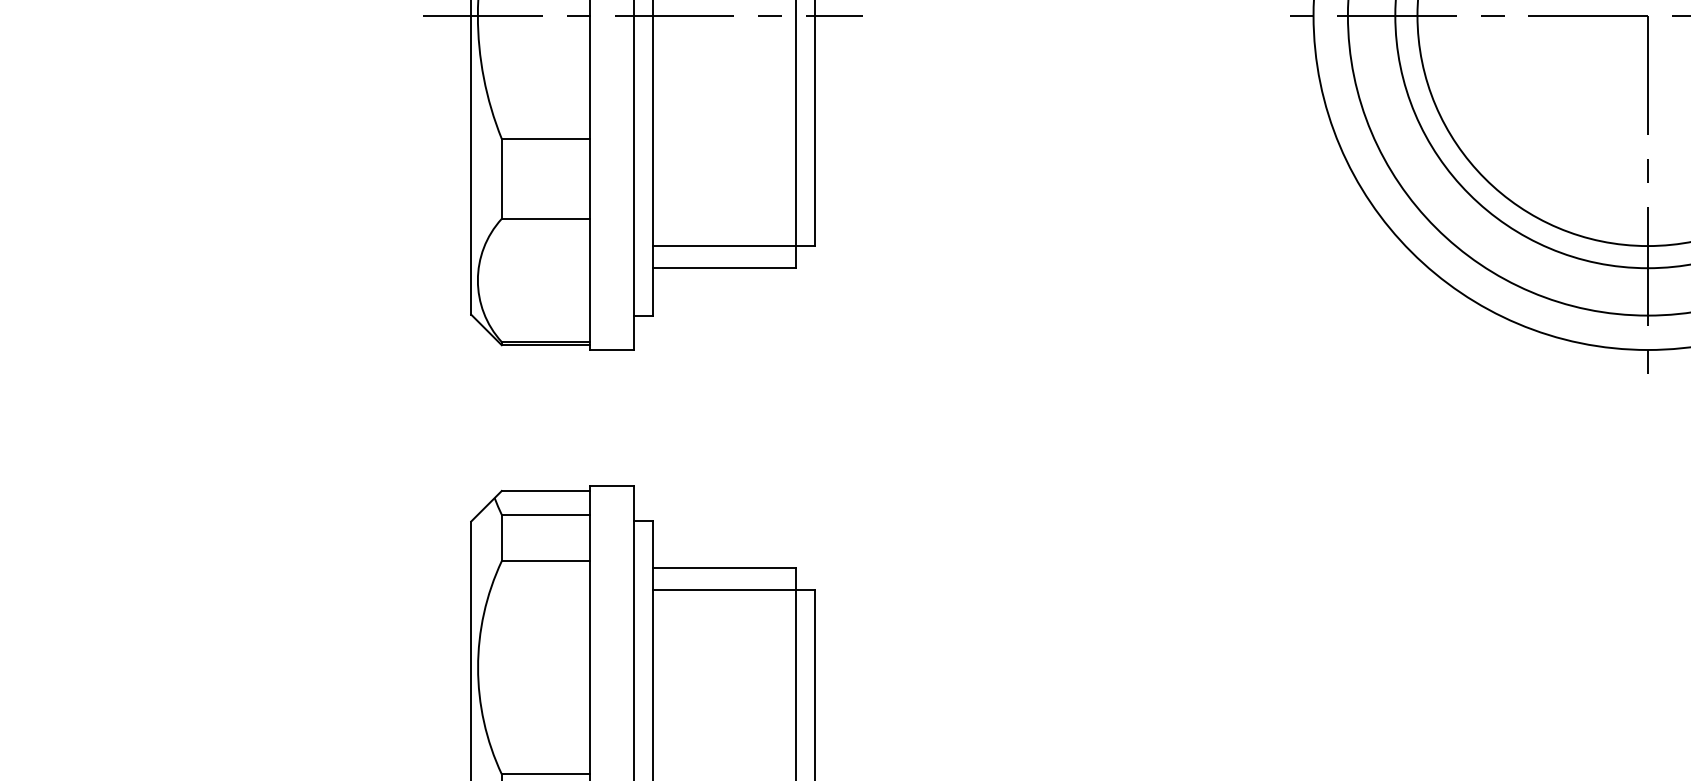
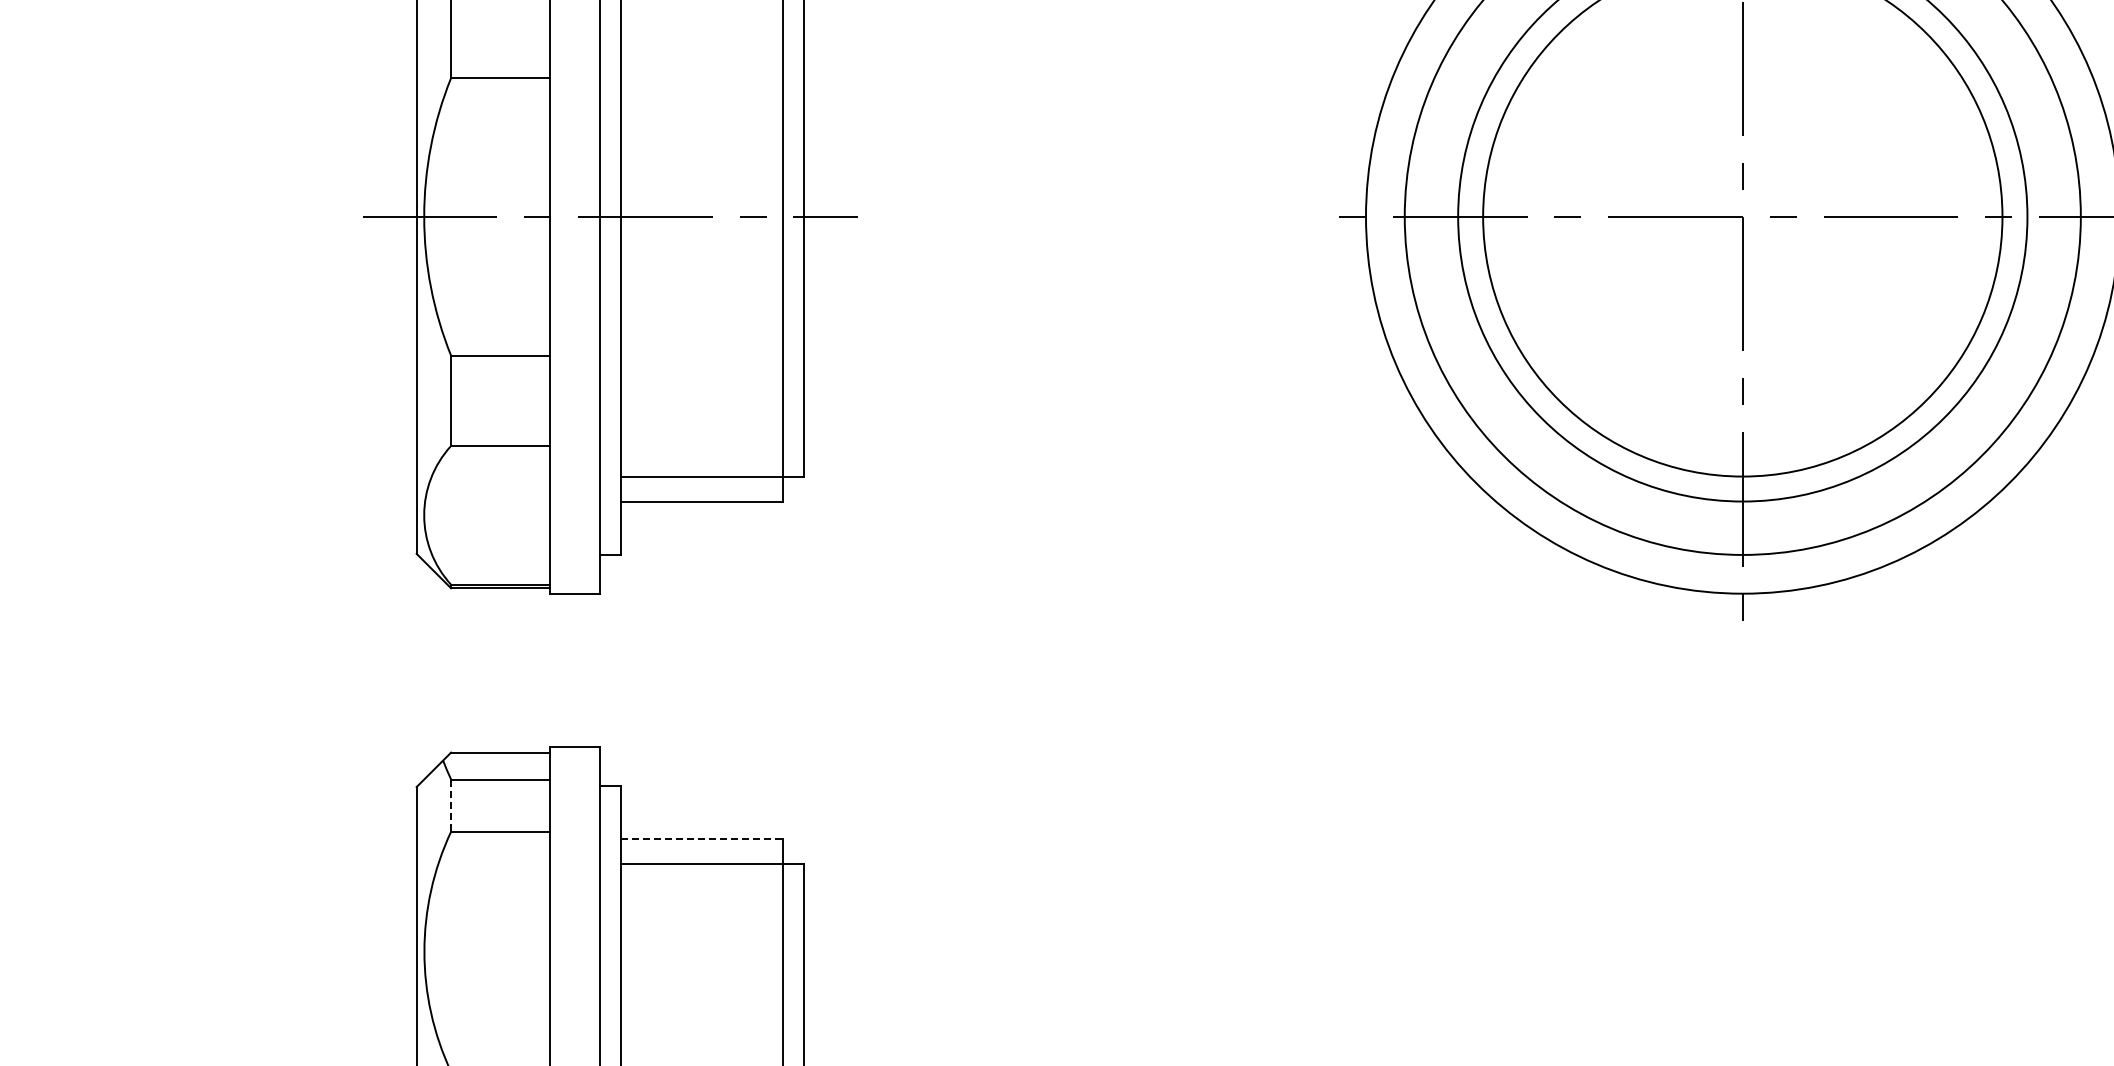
line: (502, 538) -> (451, 806), solid -> dashed
line: (723, 568) -> (701, 839), solid -> dashed

